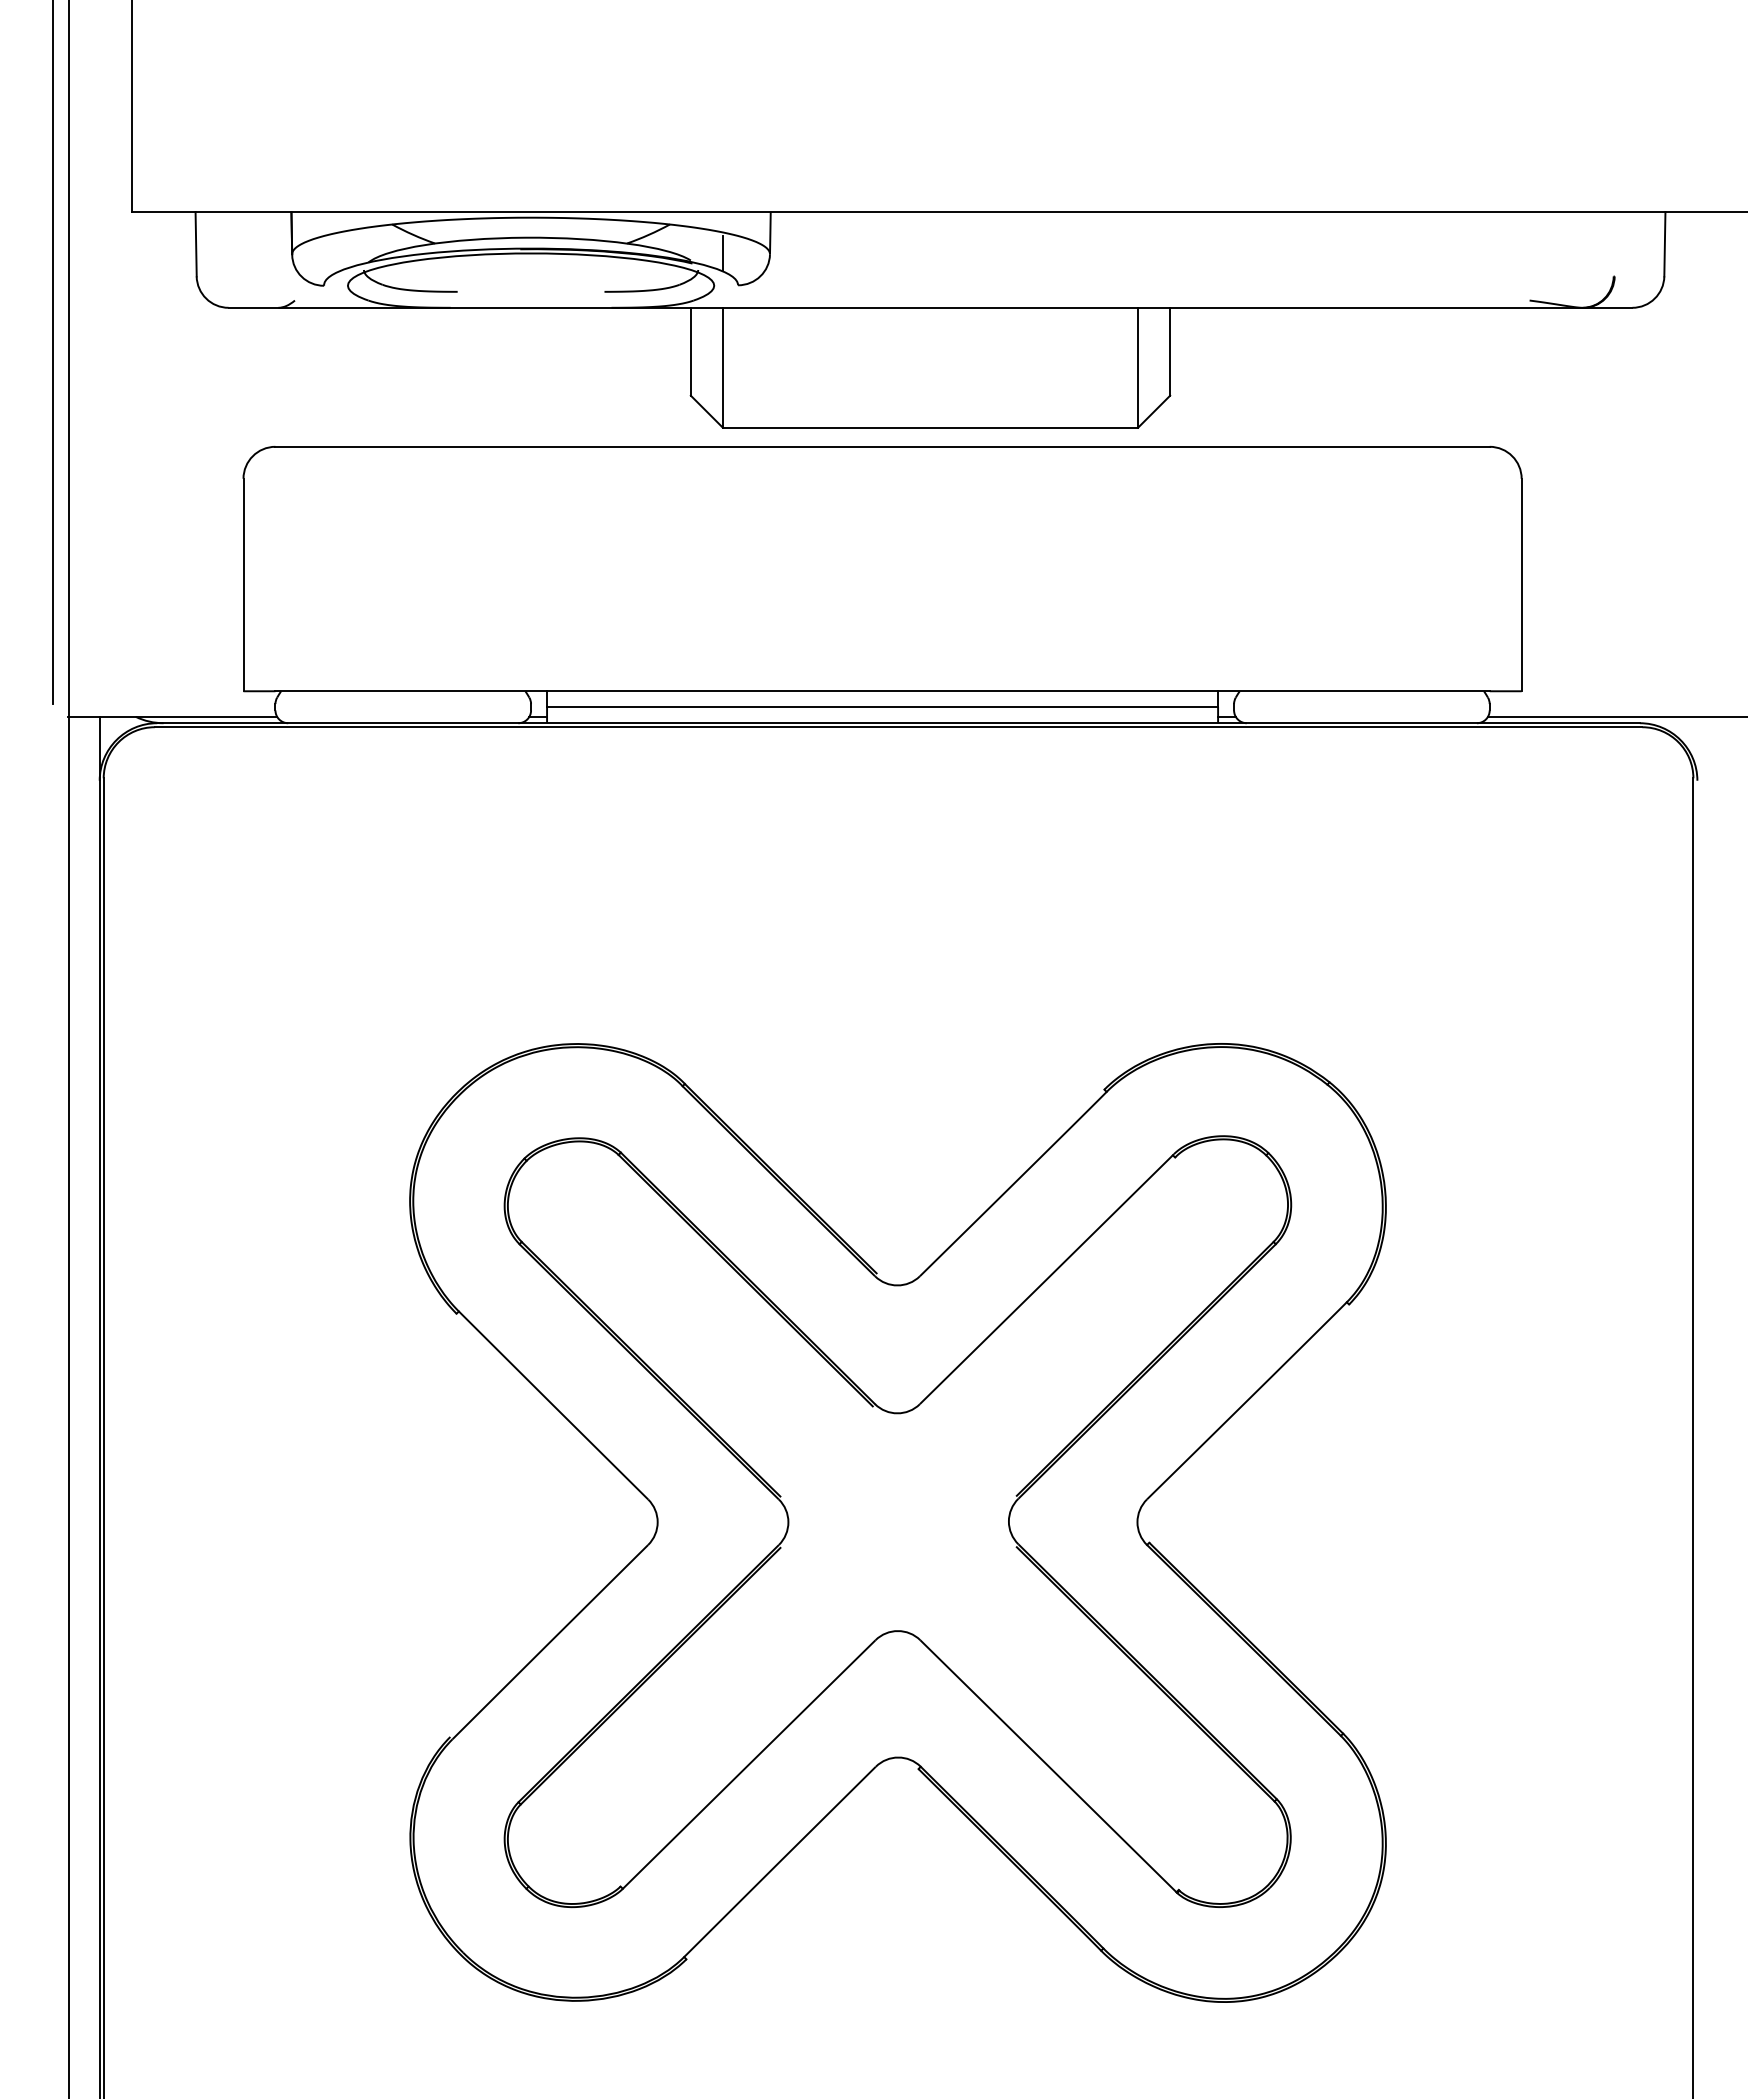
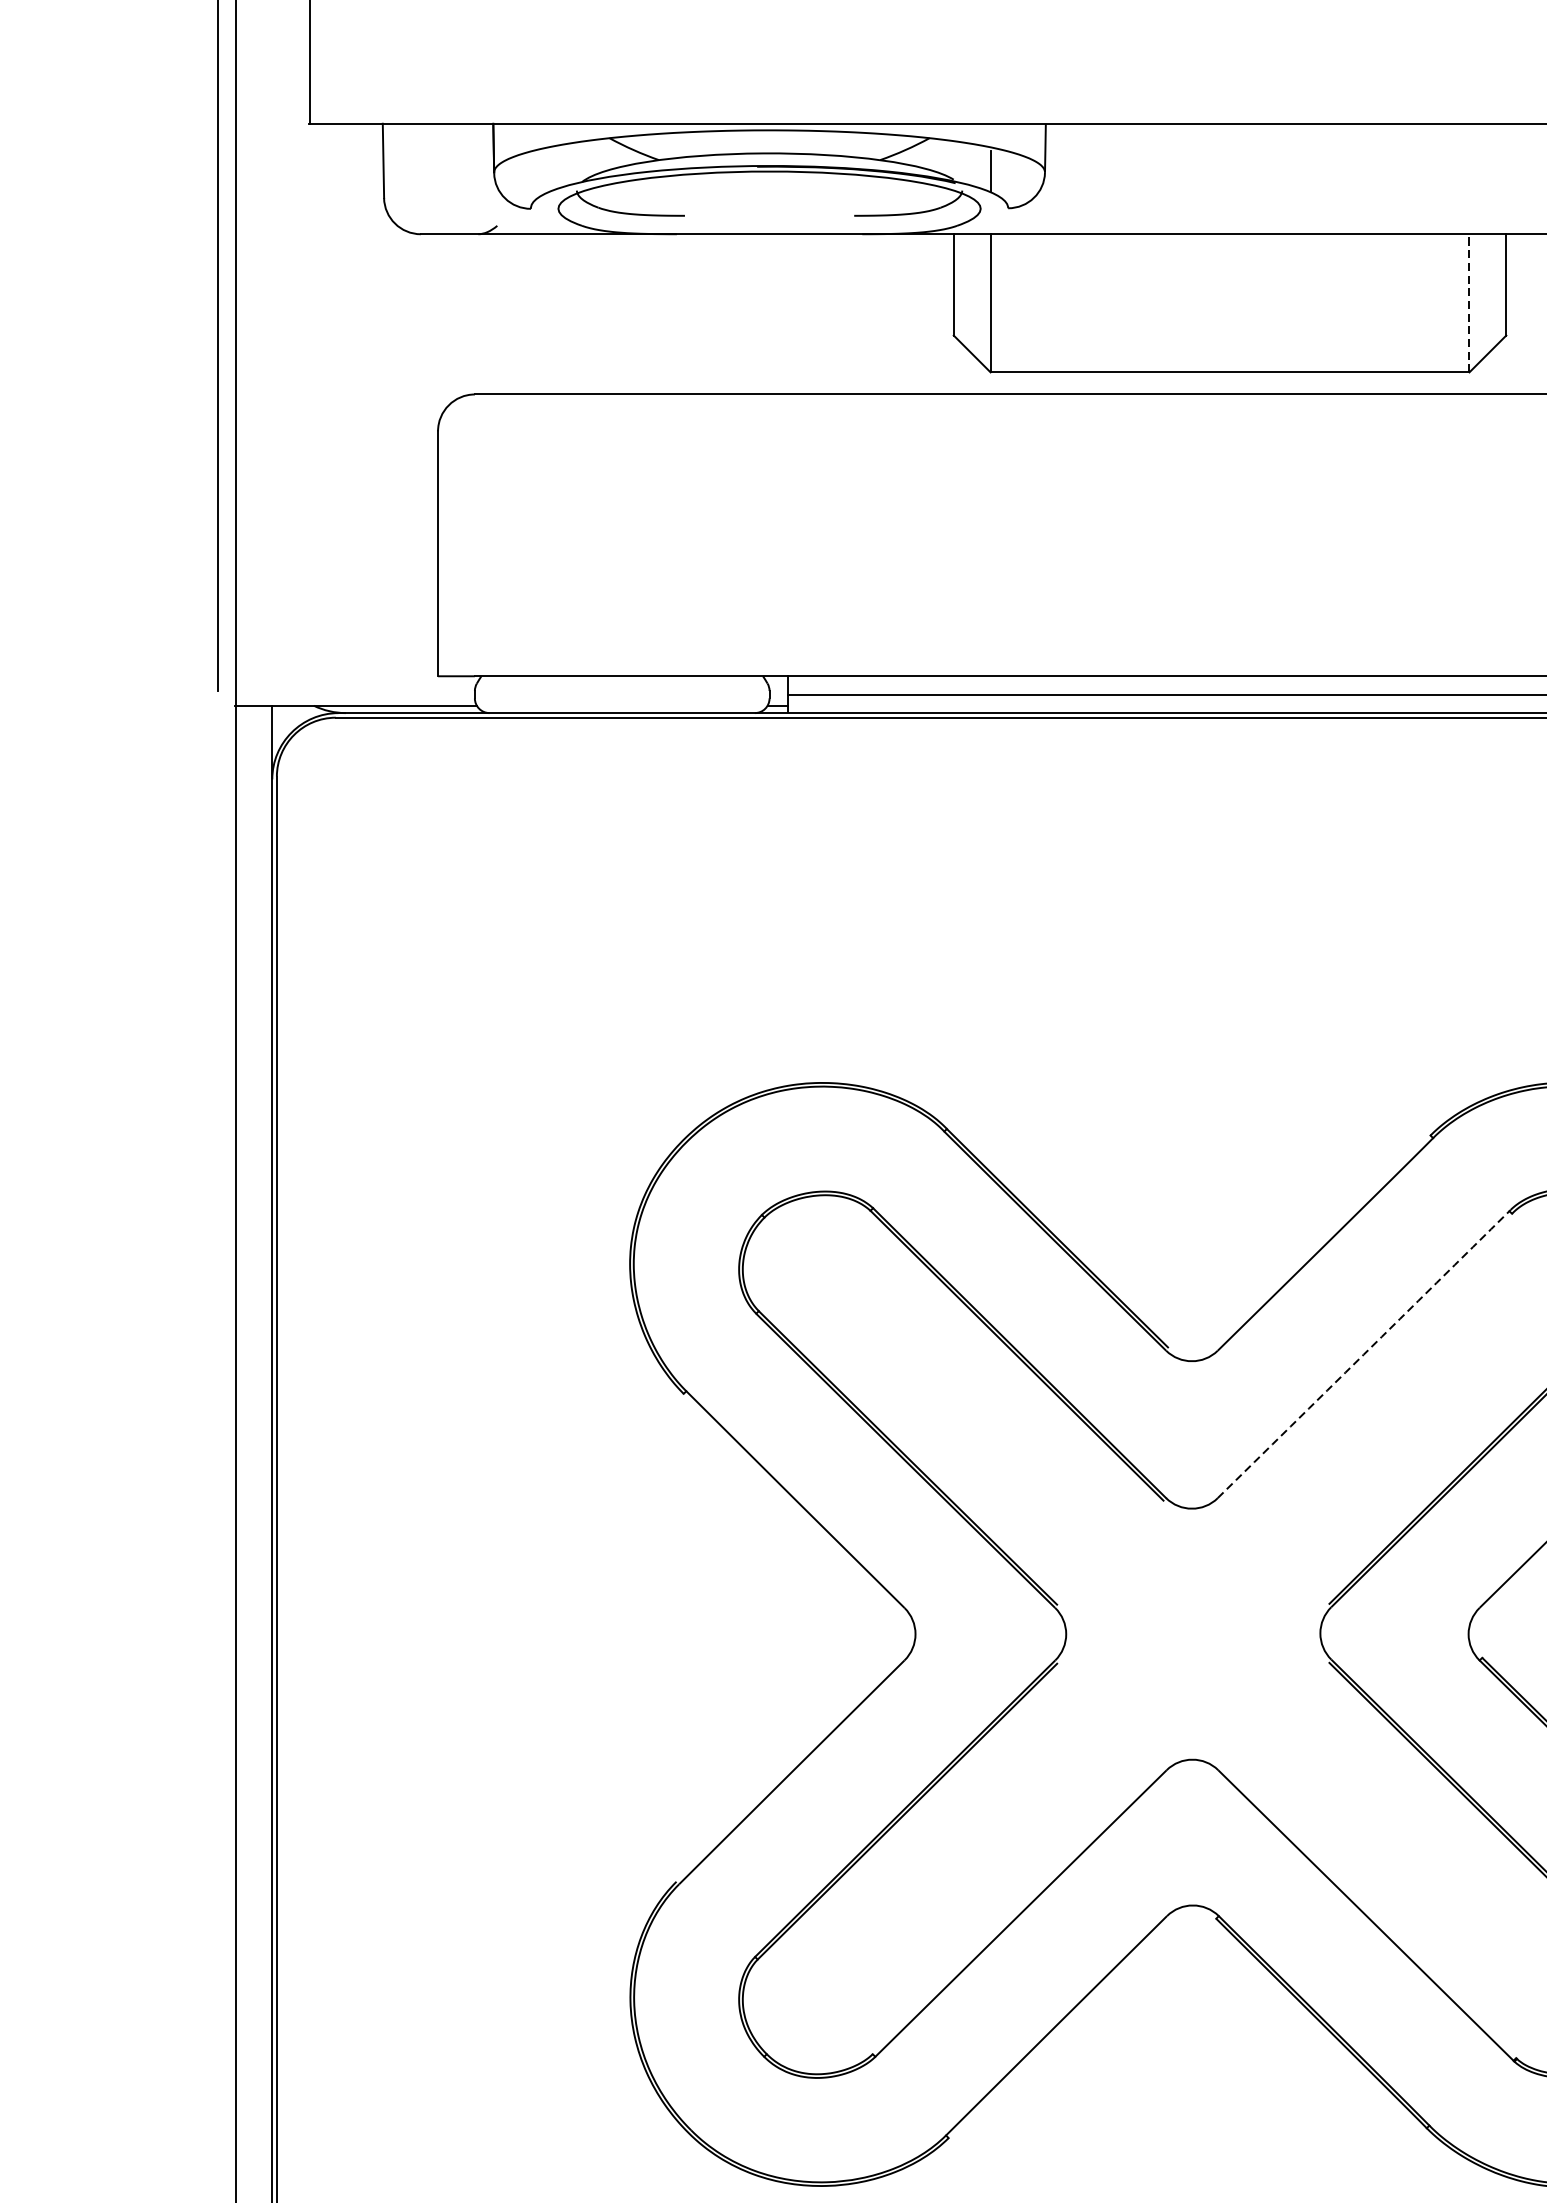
line: (1138, 367) -> (1469, 303), solid -> dashed
arc: (1046, 1279) -> (1363, 1354), solid -> dashed

